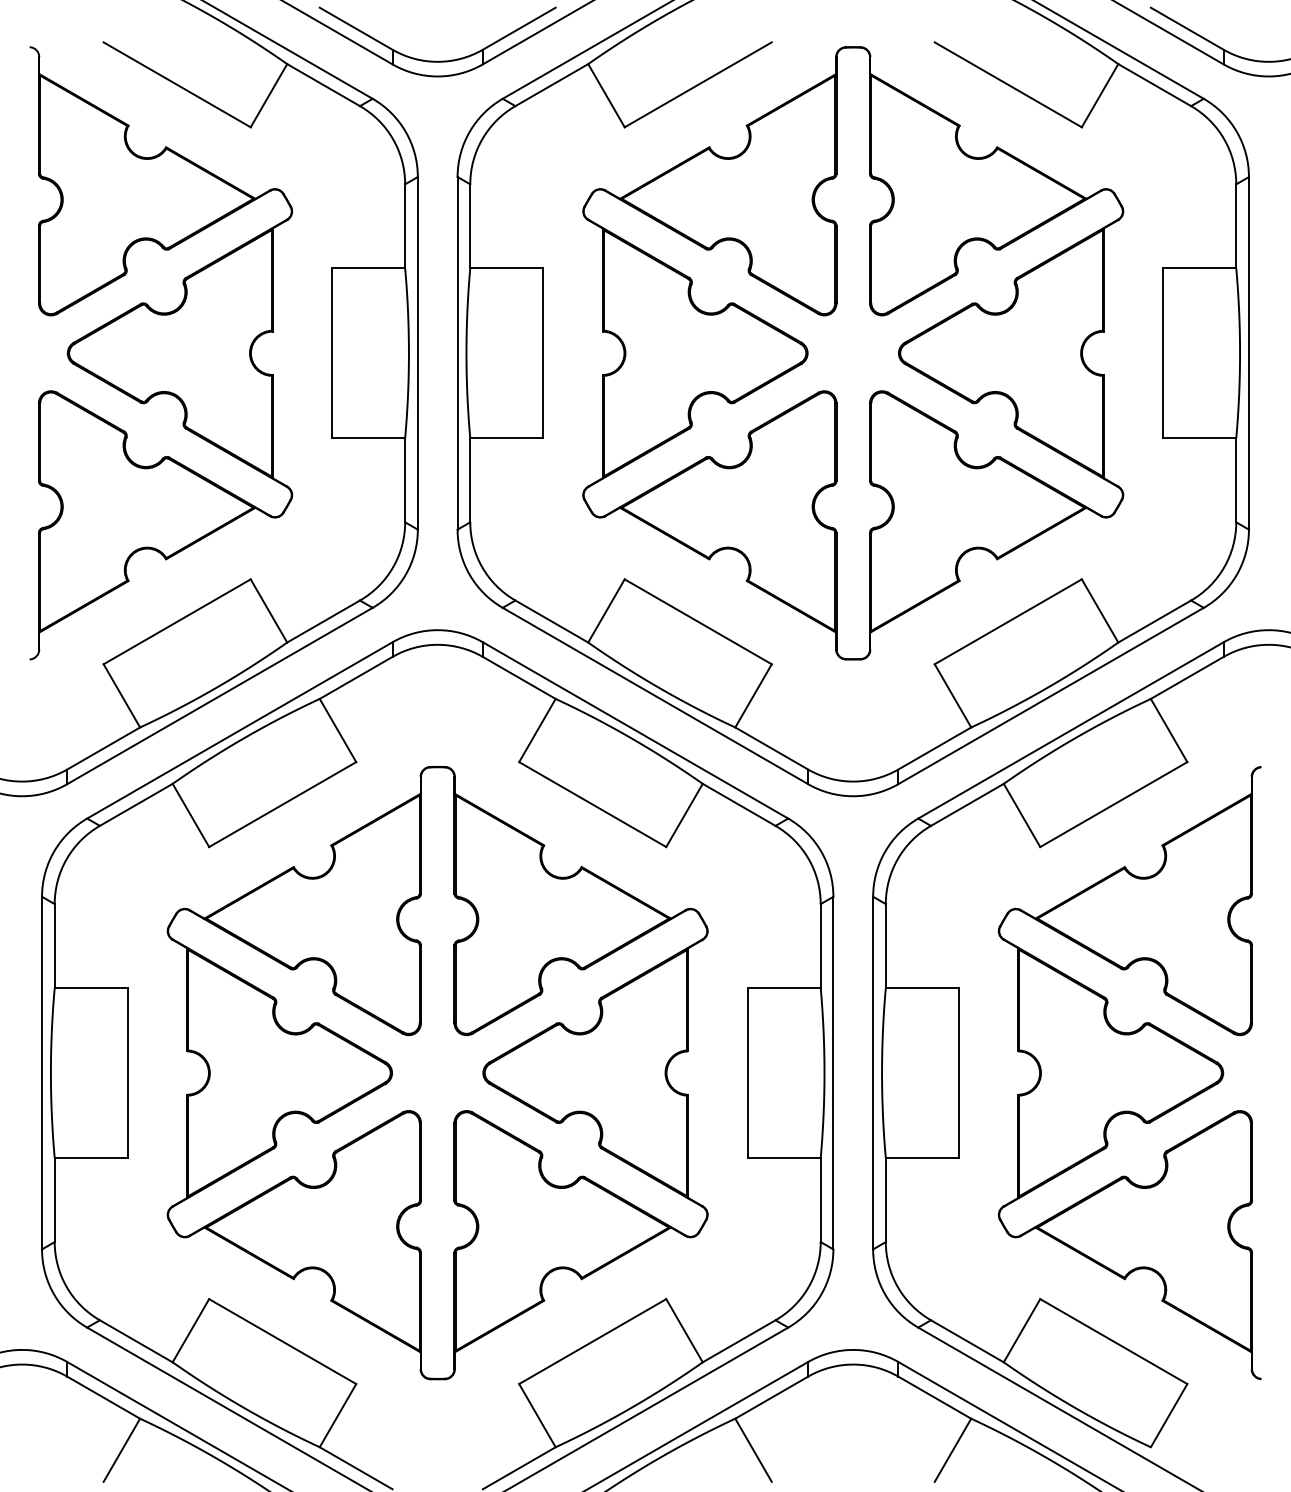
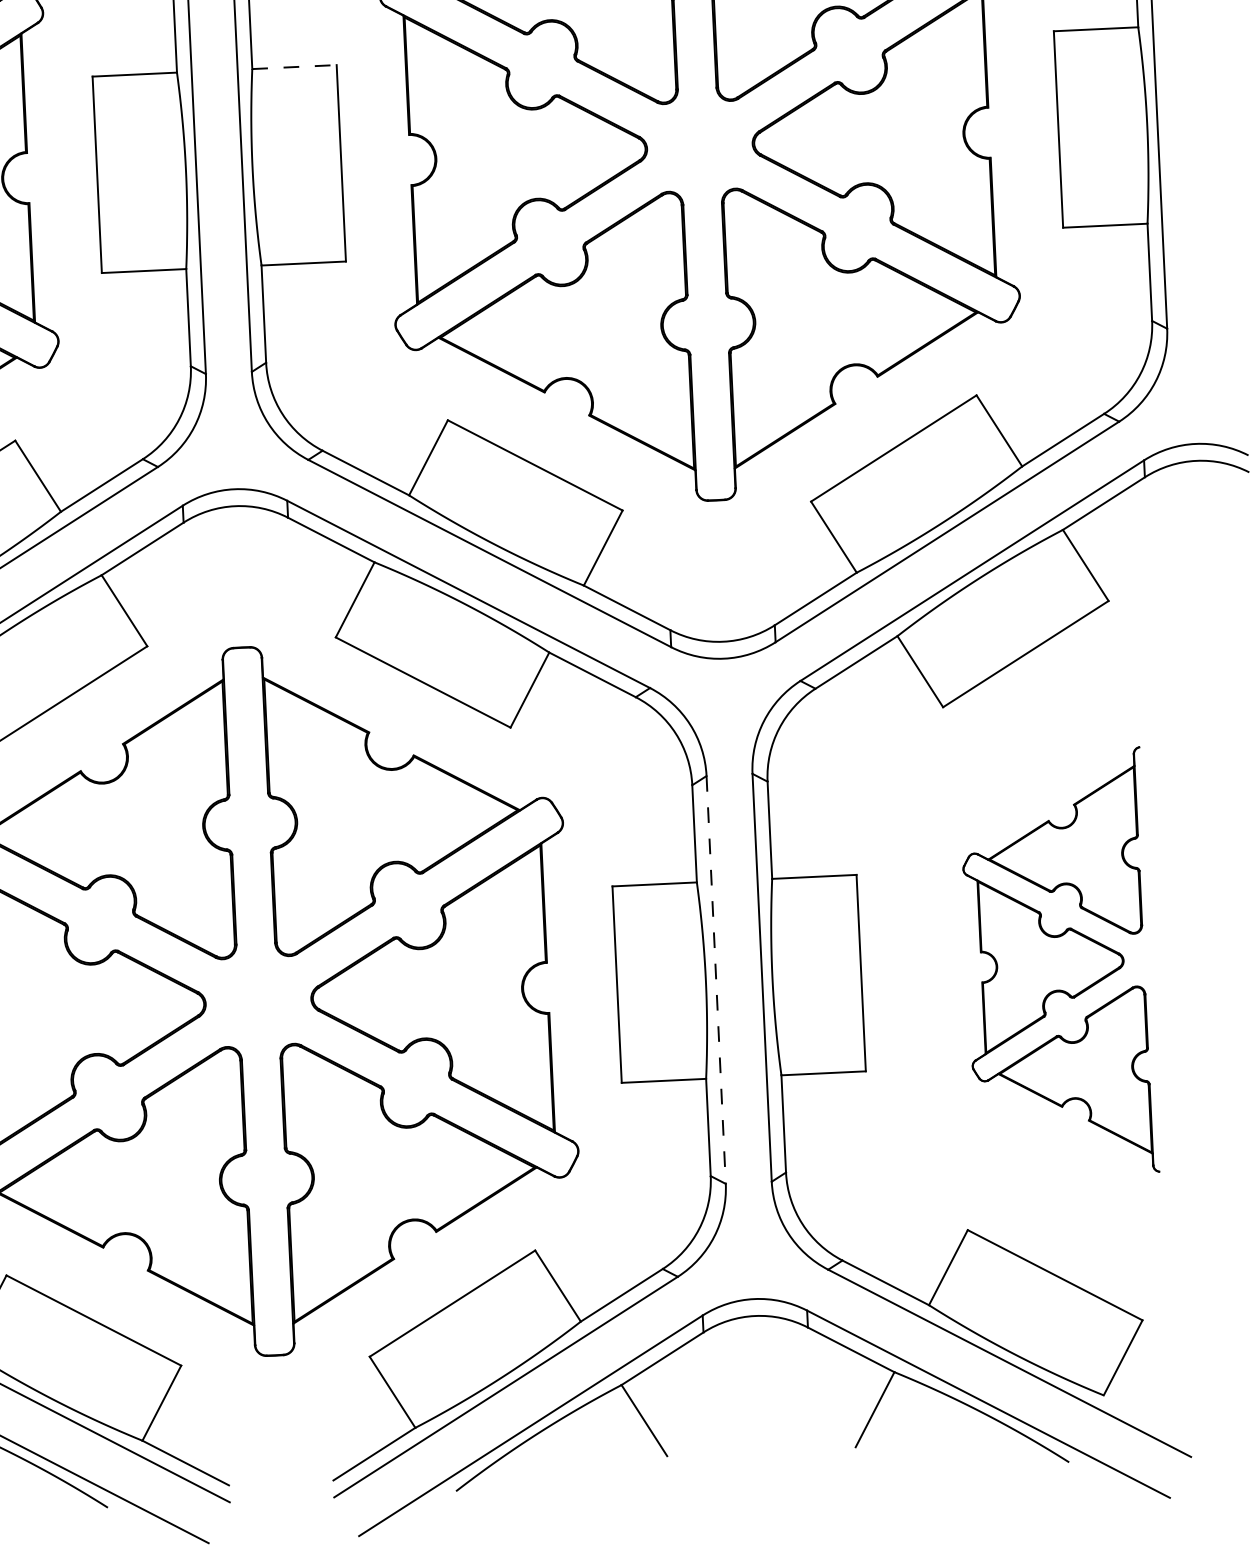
line: (507, 268) -> (295, 67), solid -> dashed
part: (1129, 1072) -> (1058, 963), size x0.6
line: (833, 1073) -> (716, 980), solid -> dashed

